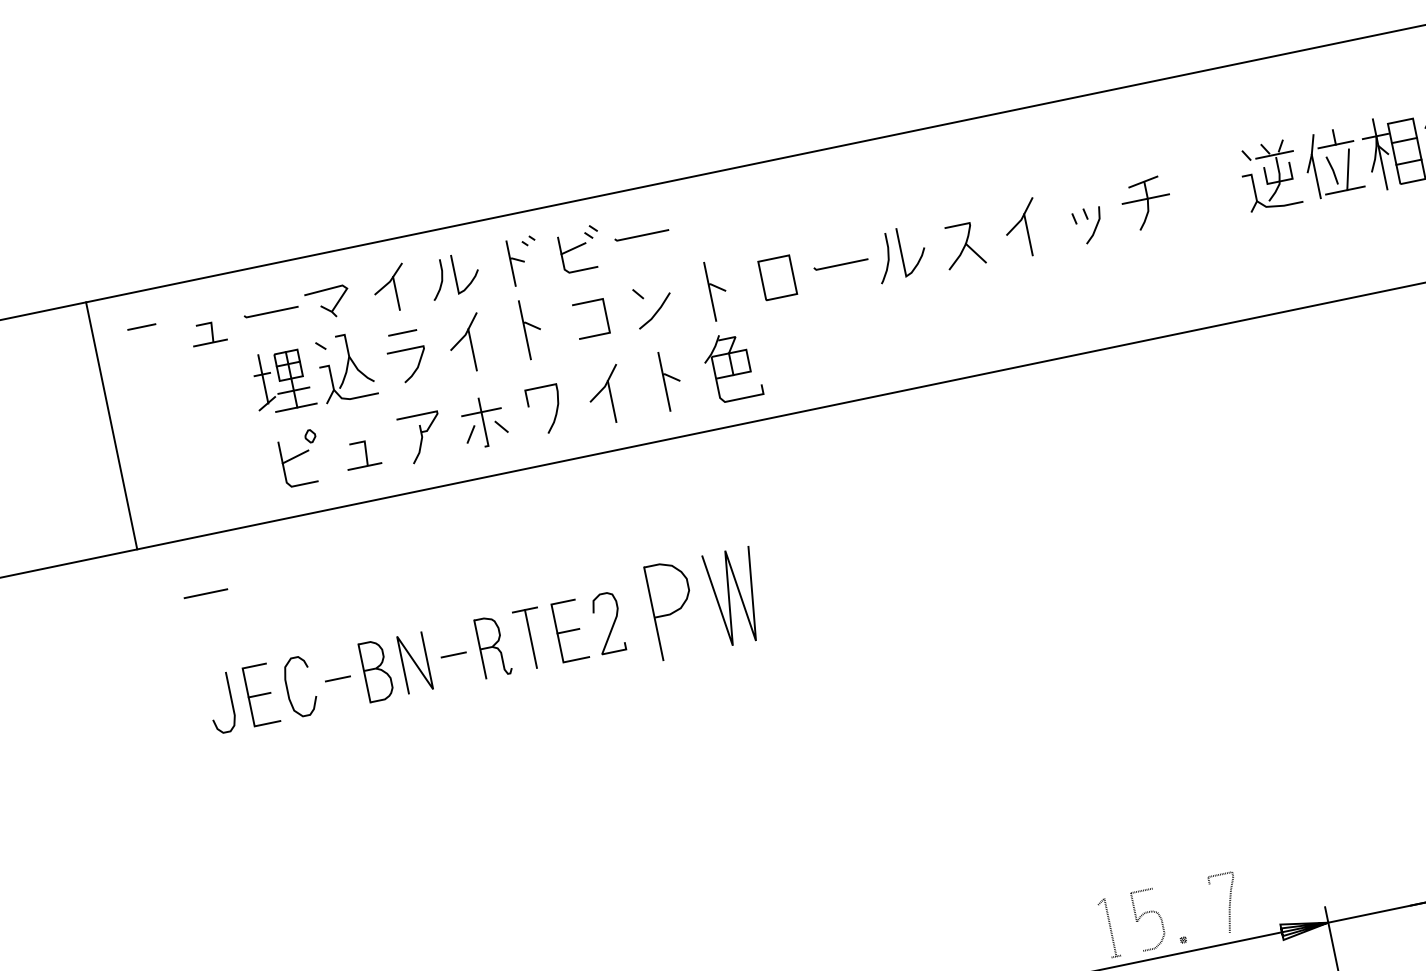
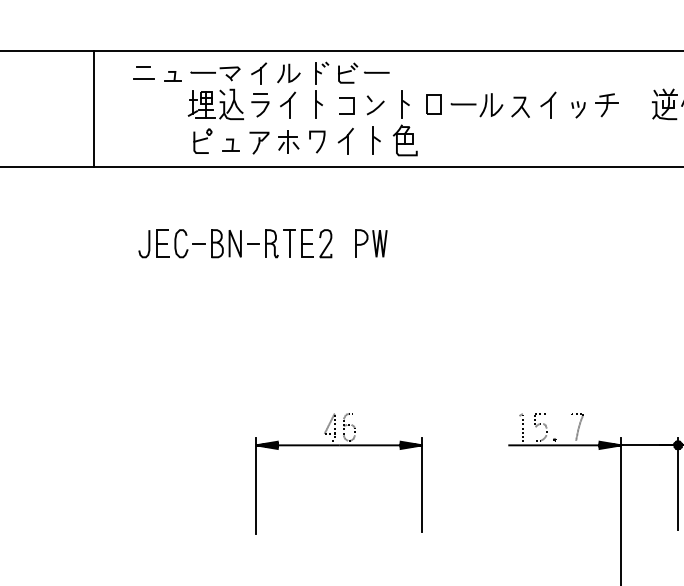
line: (112, 424) -> (94, 108), moved
line: (205, 592) -> (143, 78), moved
part: (705, 602) -> (371, 243), size x0.62

